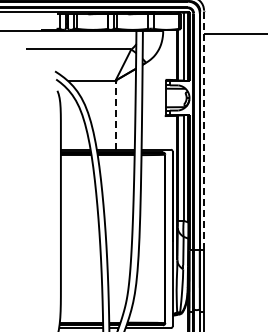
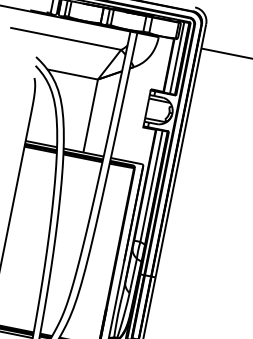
line: (115, 114) -> (90, 115), dashed -> solid
line: (204, 129) -> (181, 149), dashed -> solid

